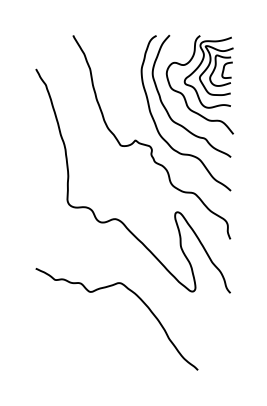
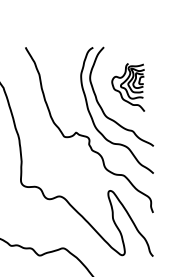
part: (199, 84) -> (128, 87), size x0.6

